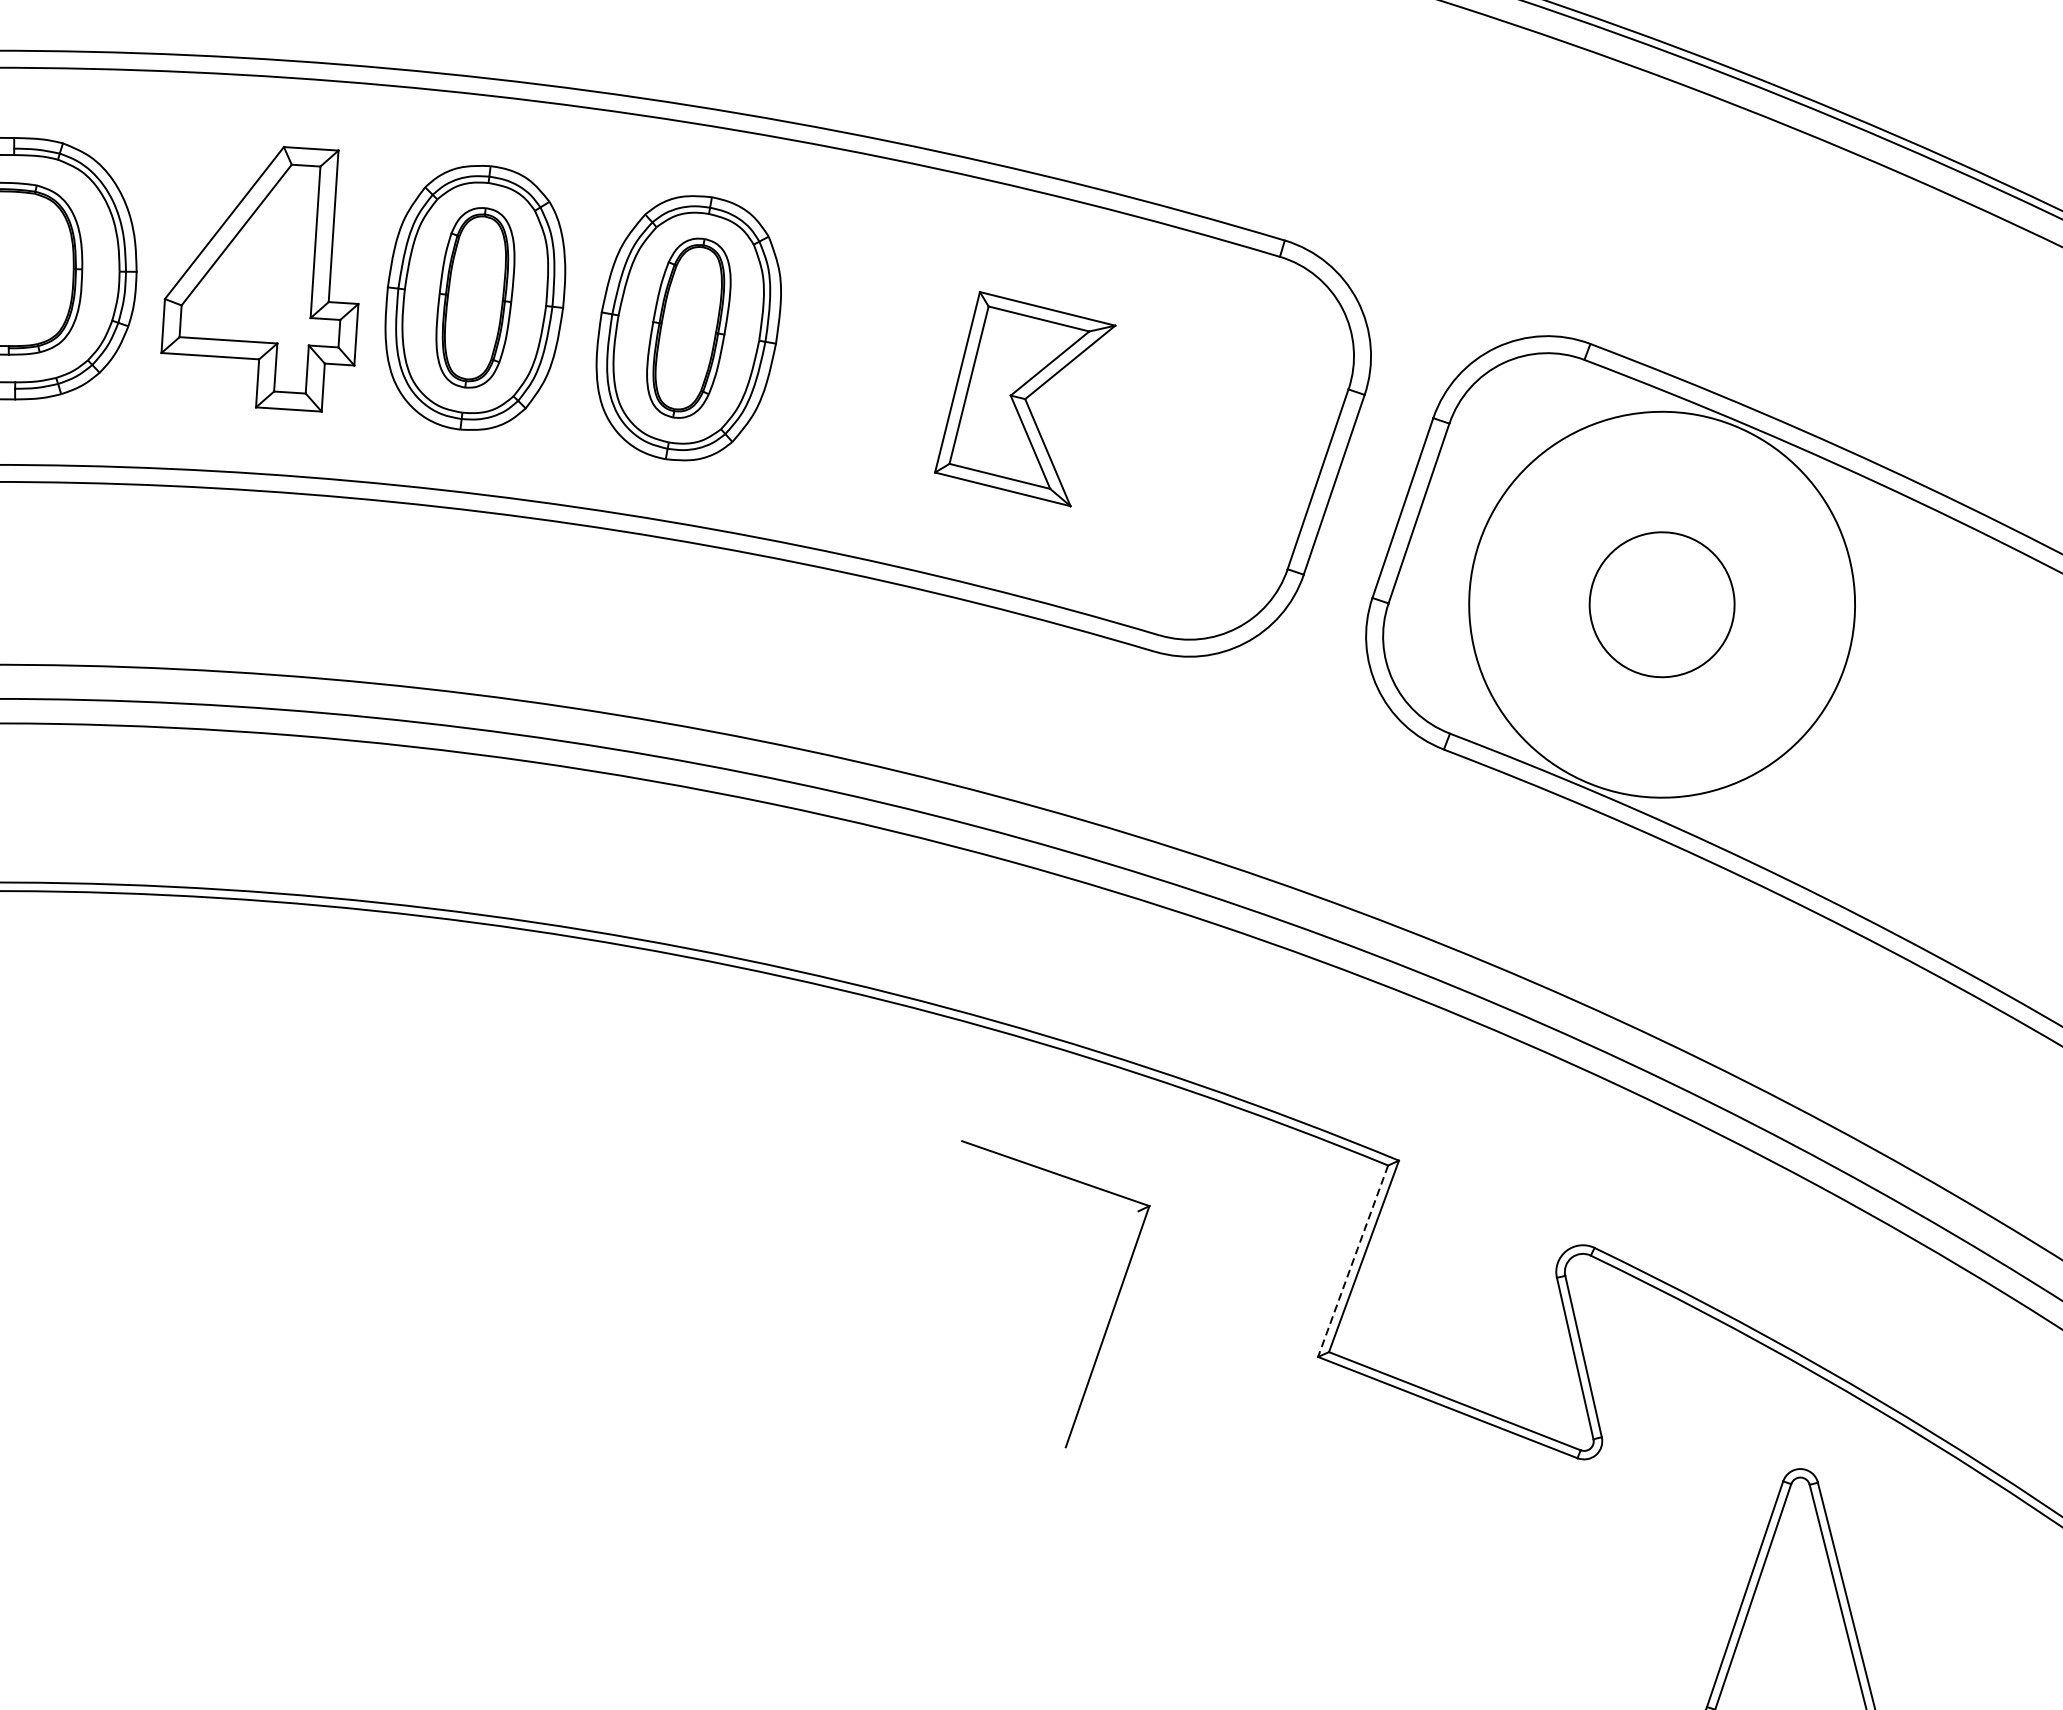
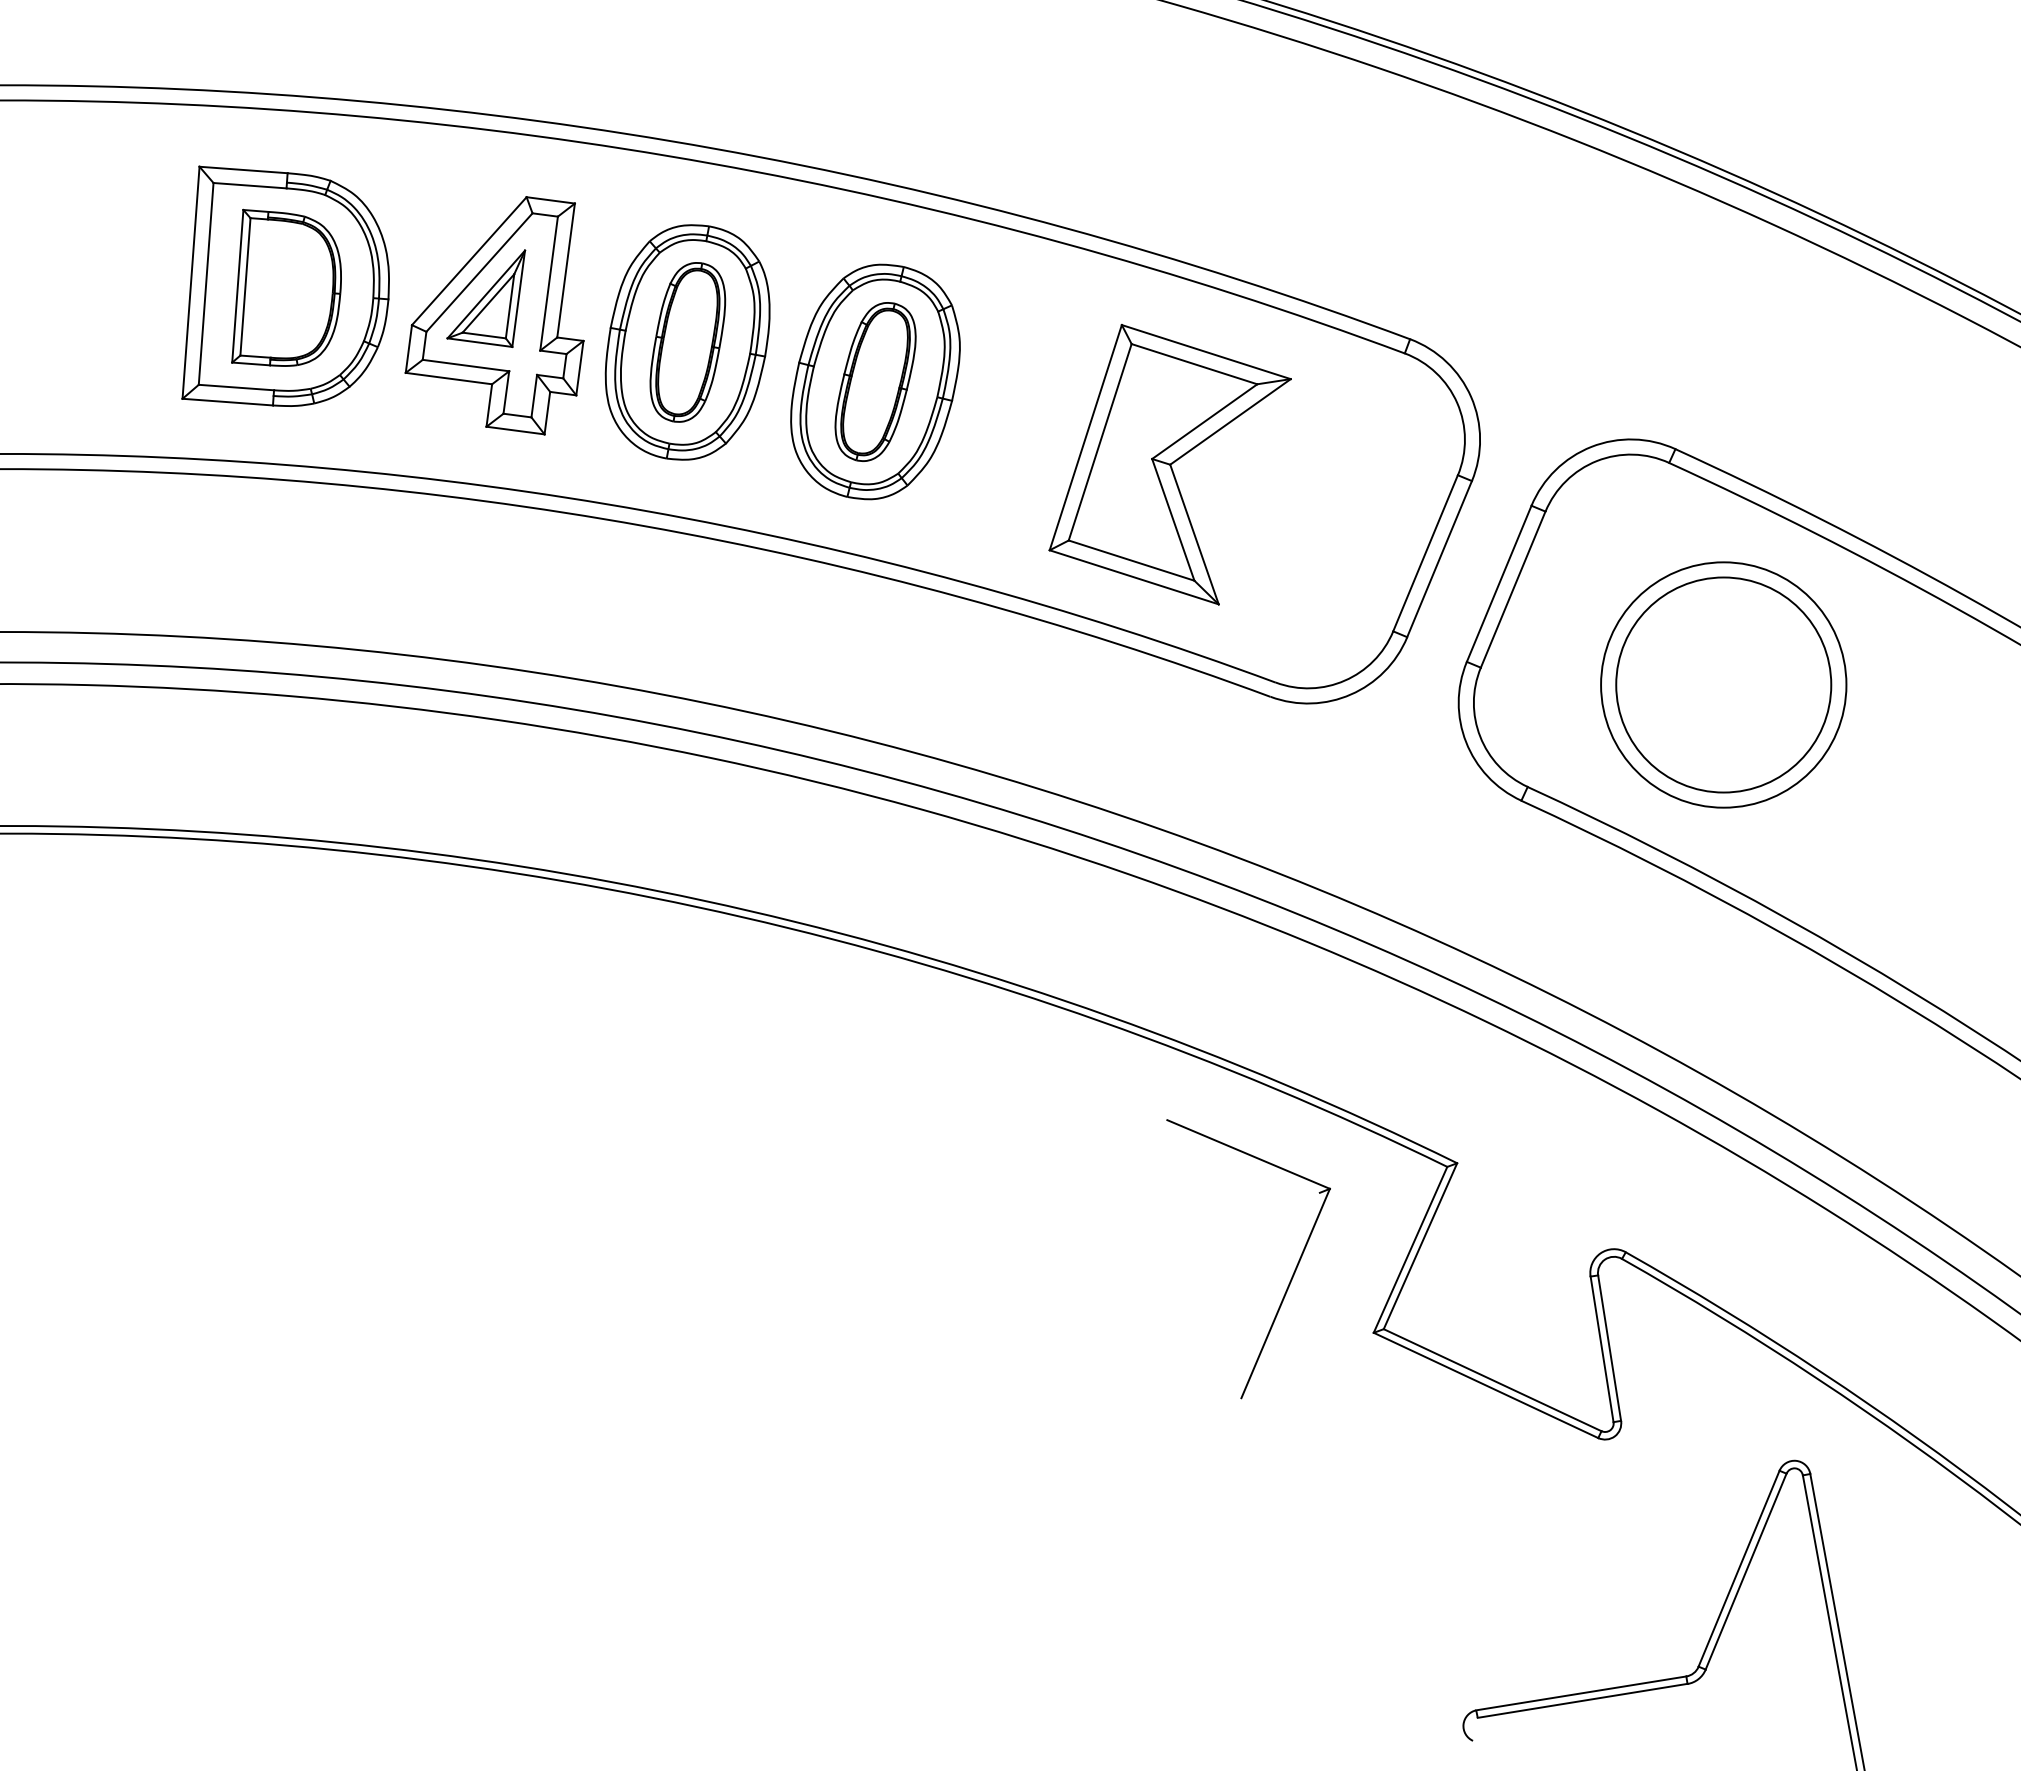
part: (246, 263) -> (486, 298), added
part: (1024, 398) -> (1169, 464), size x1.43
circle: (1661, 604) -> (1723, 684), size x0.71
circle: (1661, 604) -> (1723, 684), size x1.67
line: (1353, 1260) -> (1410, 1249), dashed -> solid
part: (1112, 1307) -> (1291, 1276), moved

